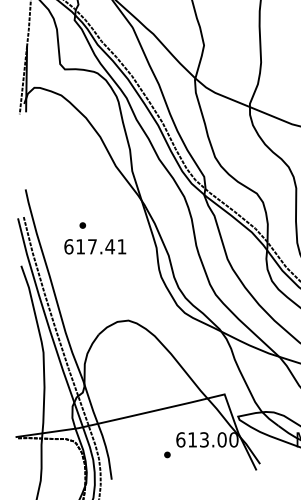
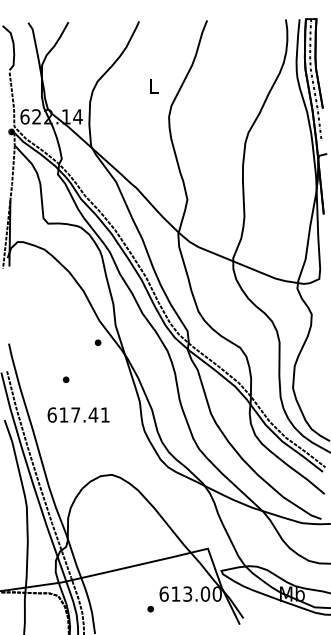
part: (114, 188) -> (97, 342), added
text: (95, 246) -> (78, 414), moved

